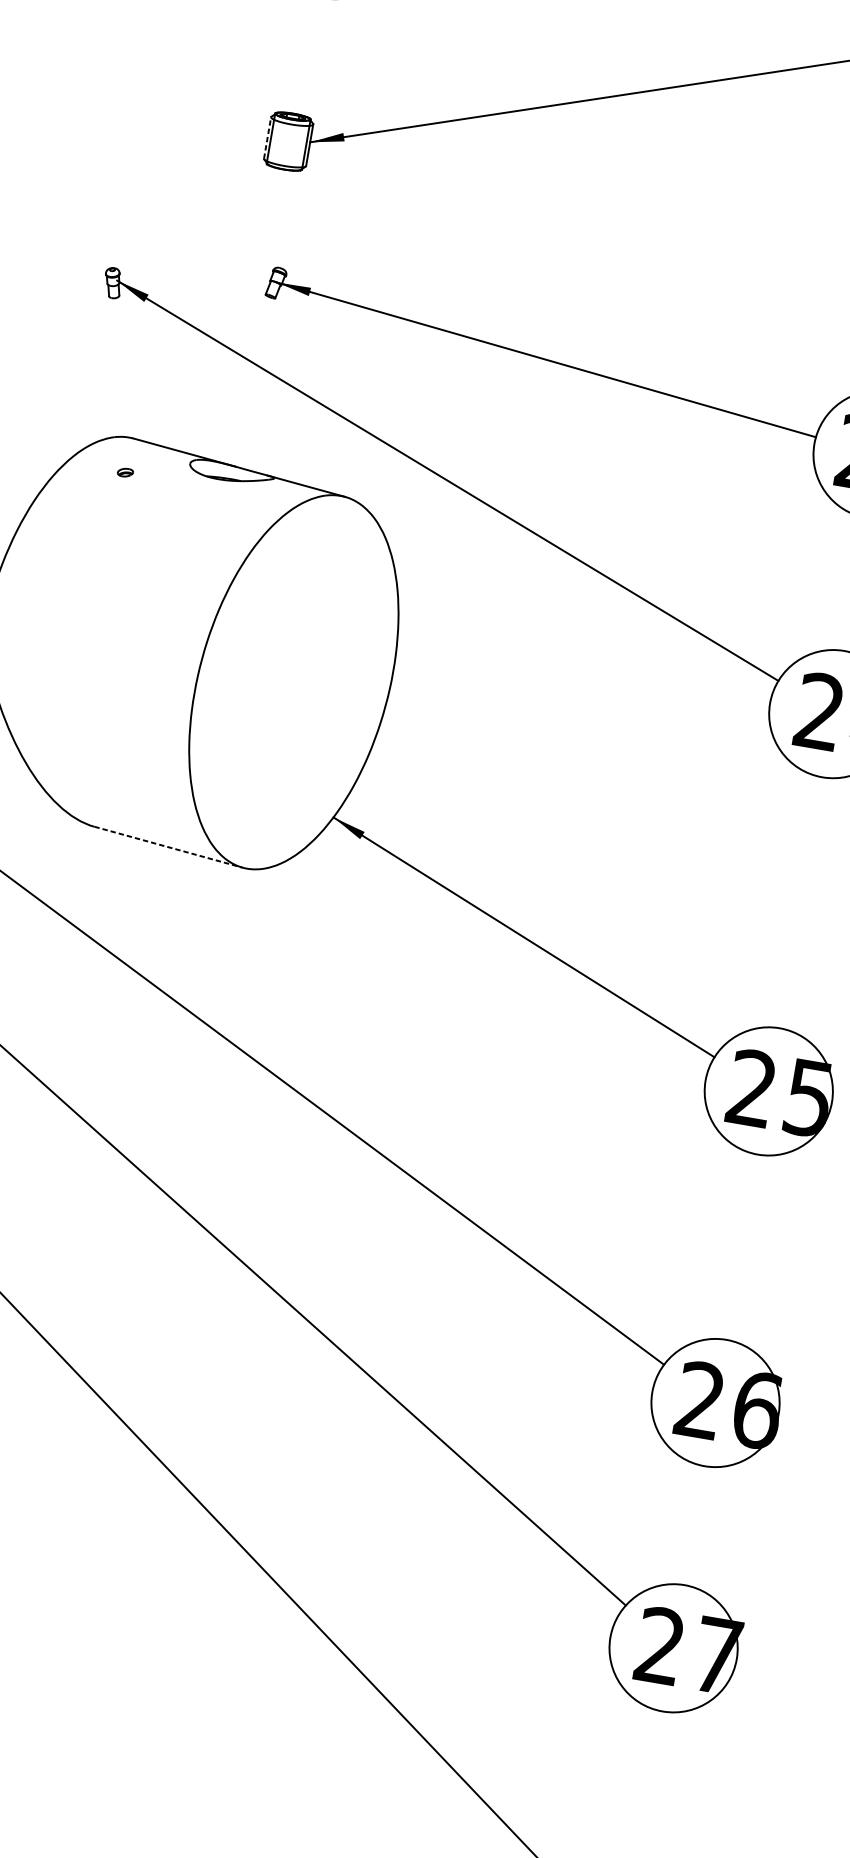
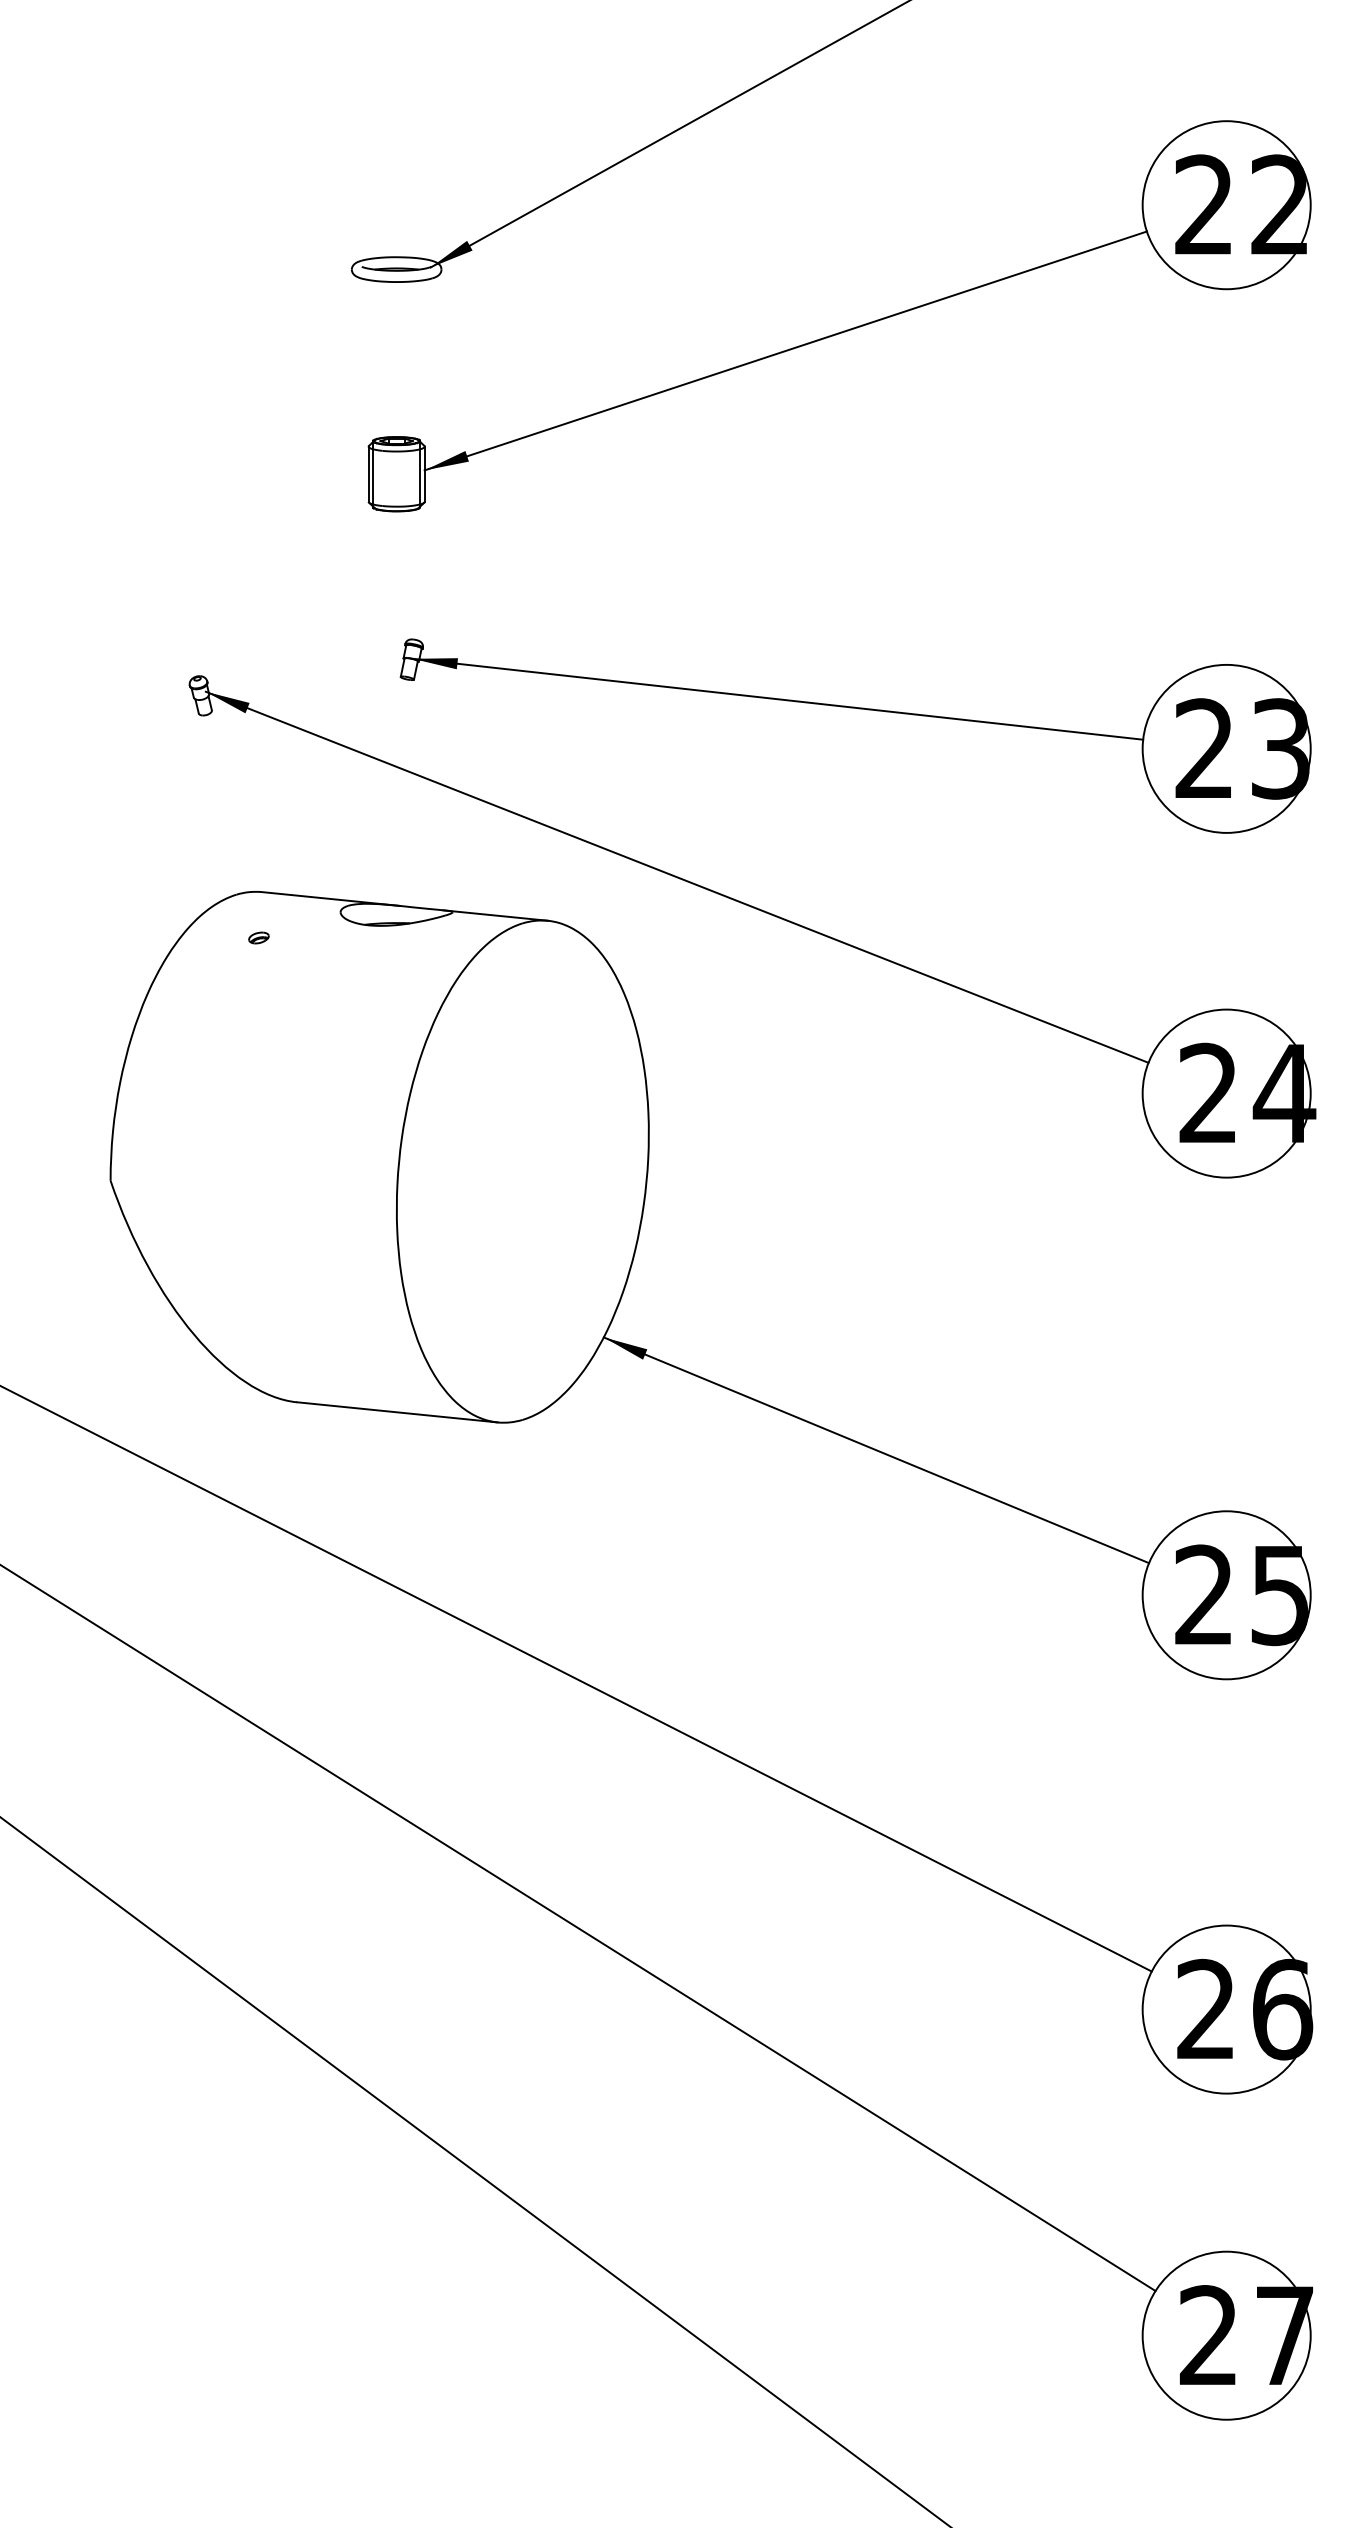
line: (267, 138) -> (368, 474), dashed -> solid
line: (168, 847) -> (397, 1412), dashed -> solid

